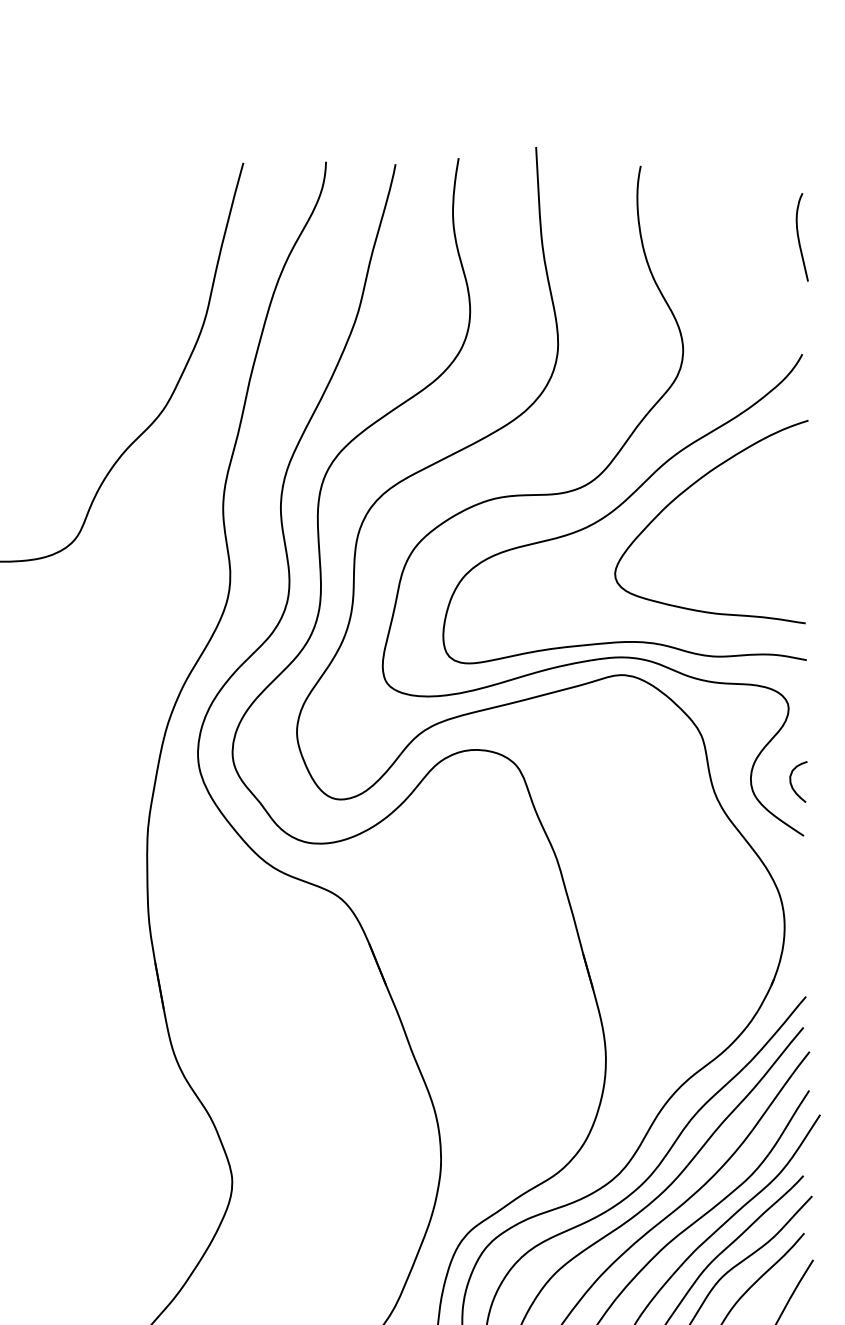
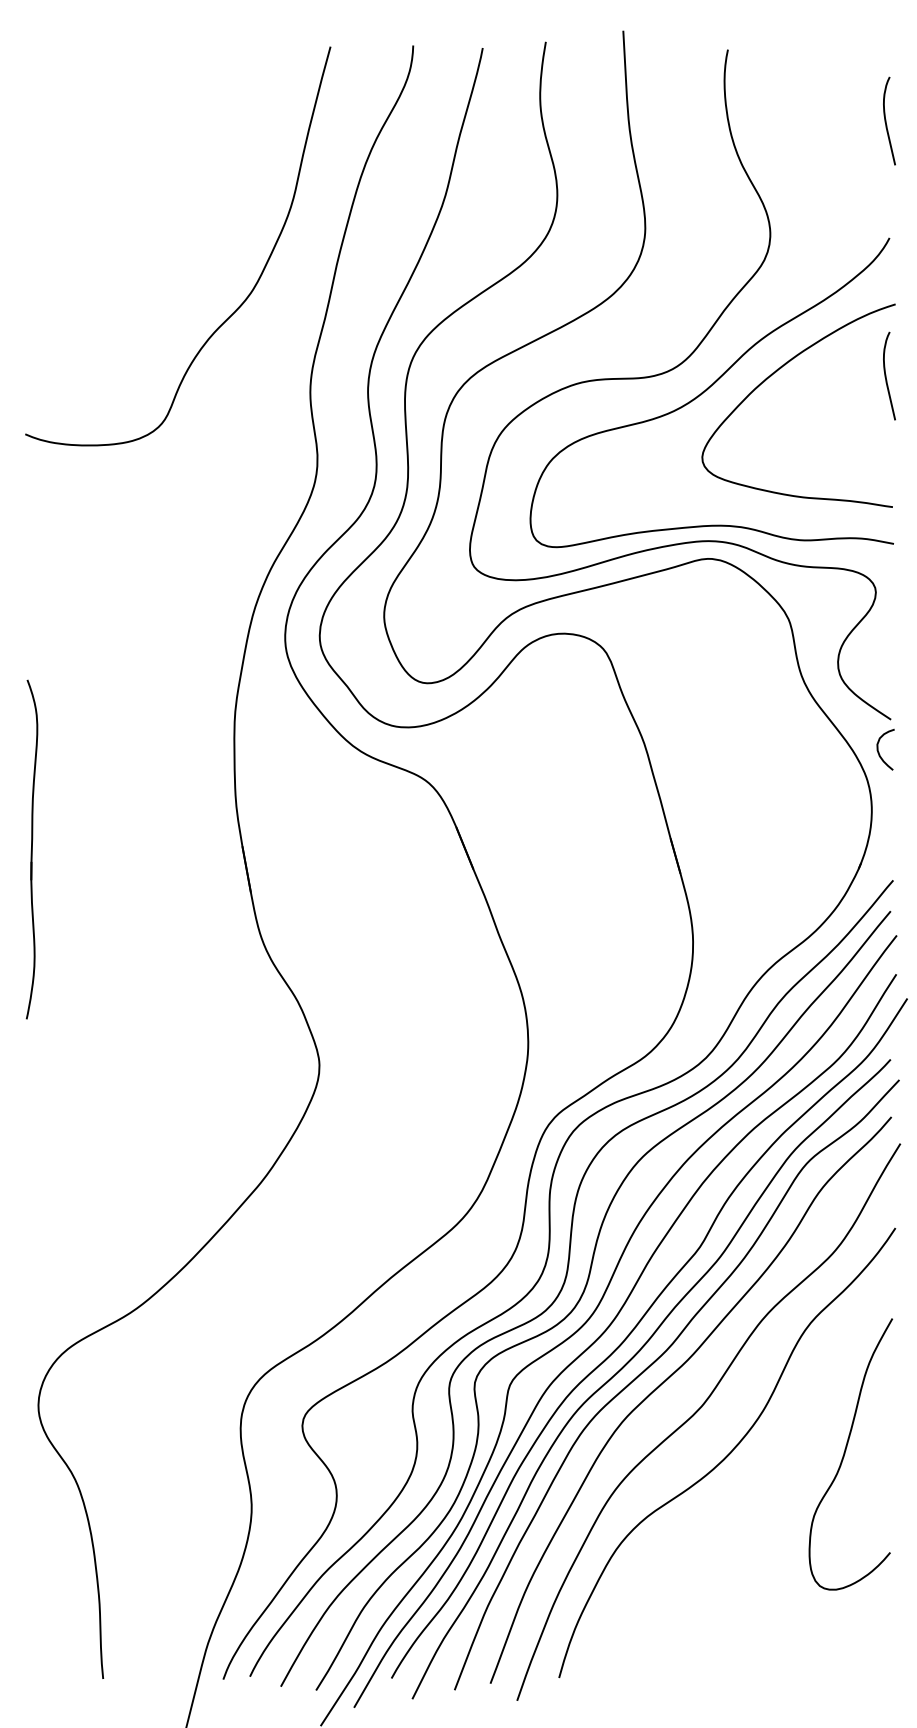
curve: (799, 491) -> (886, 375), added
curve: (792, 784) -> (879, 752), moved

